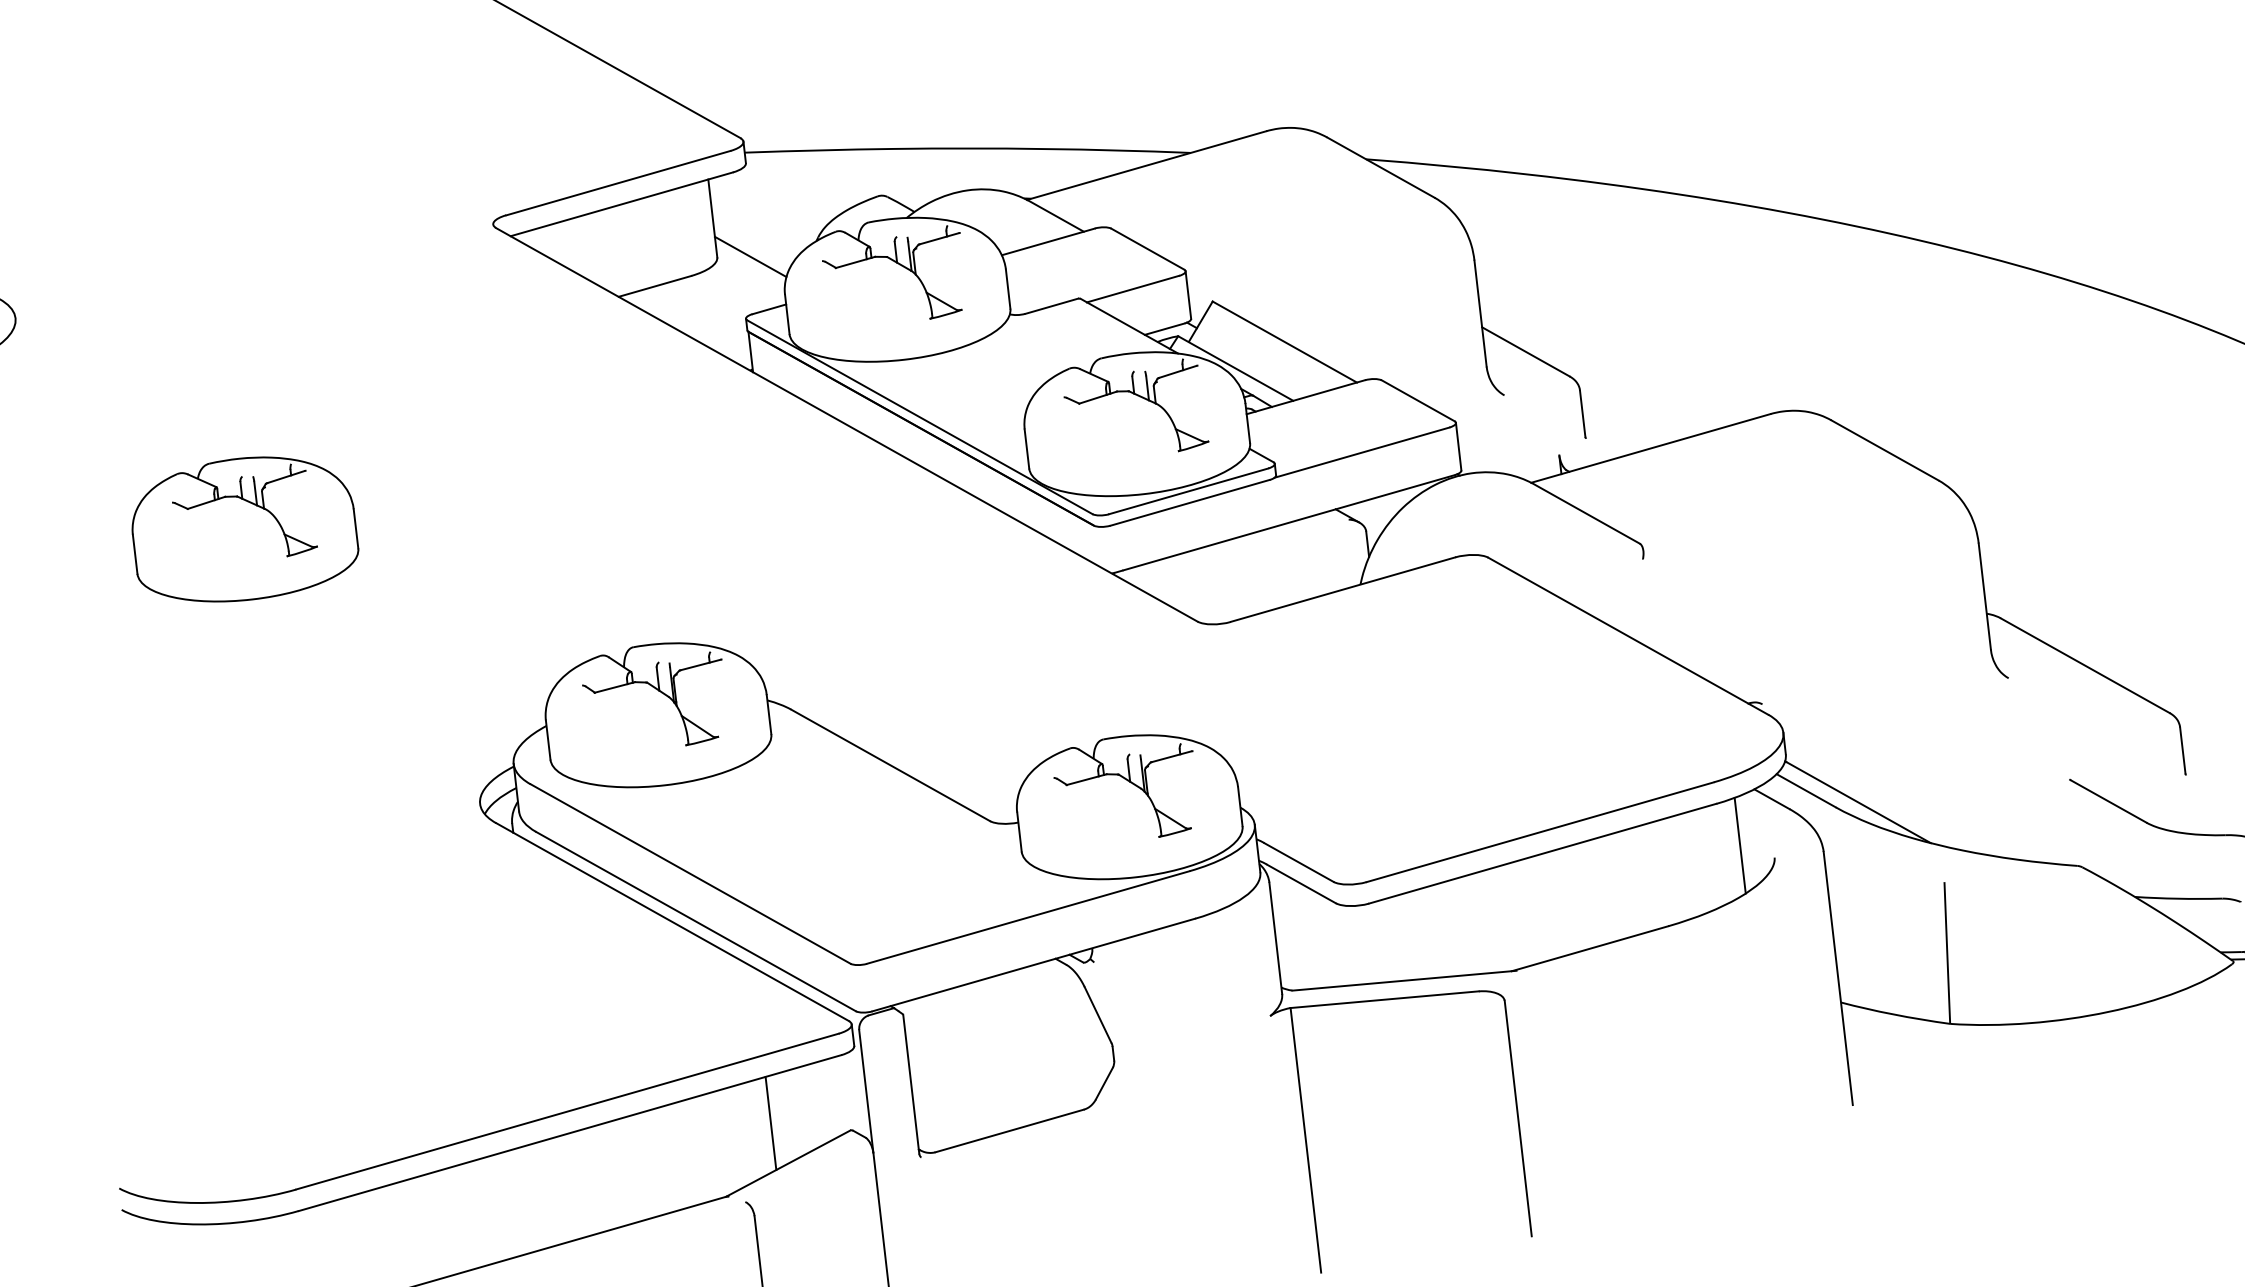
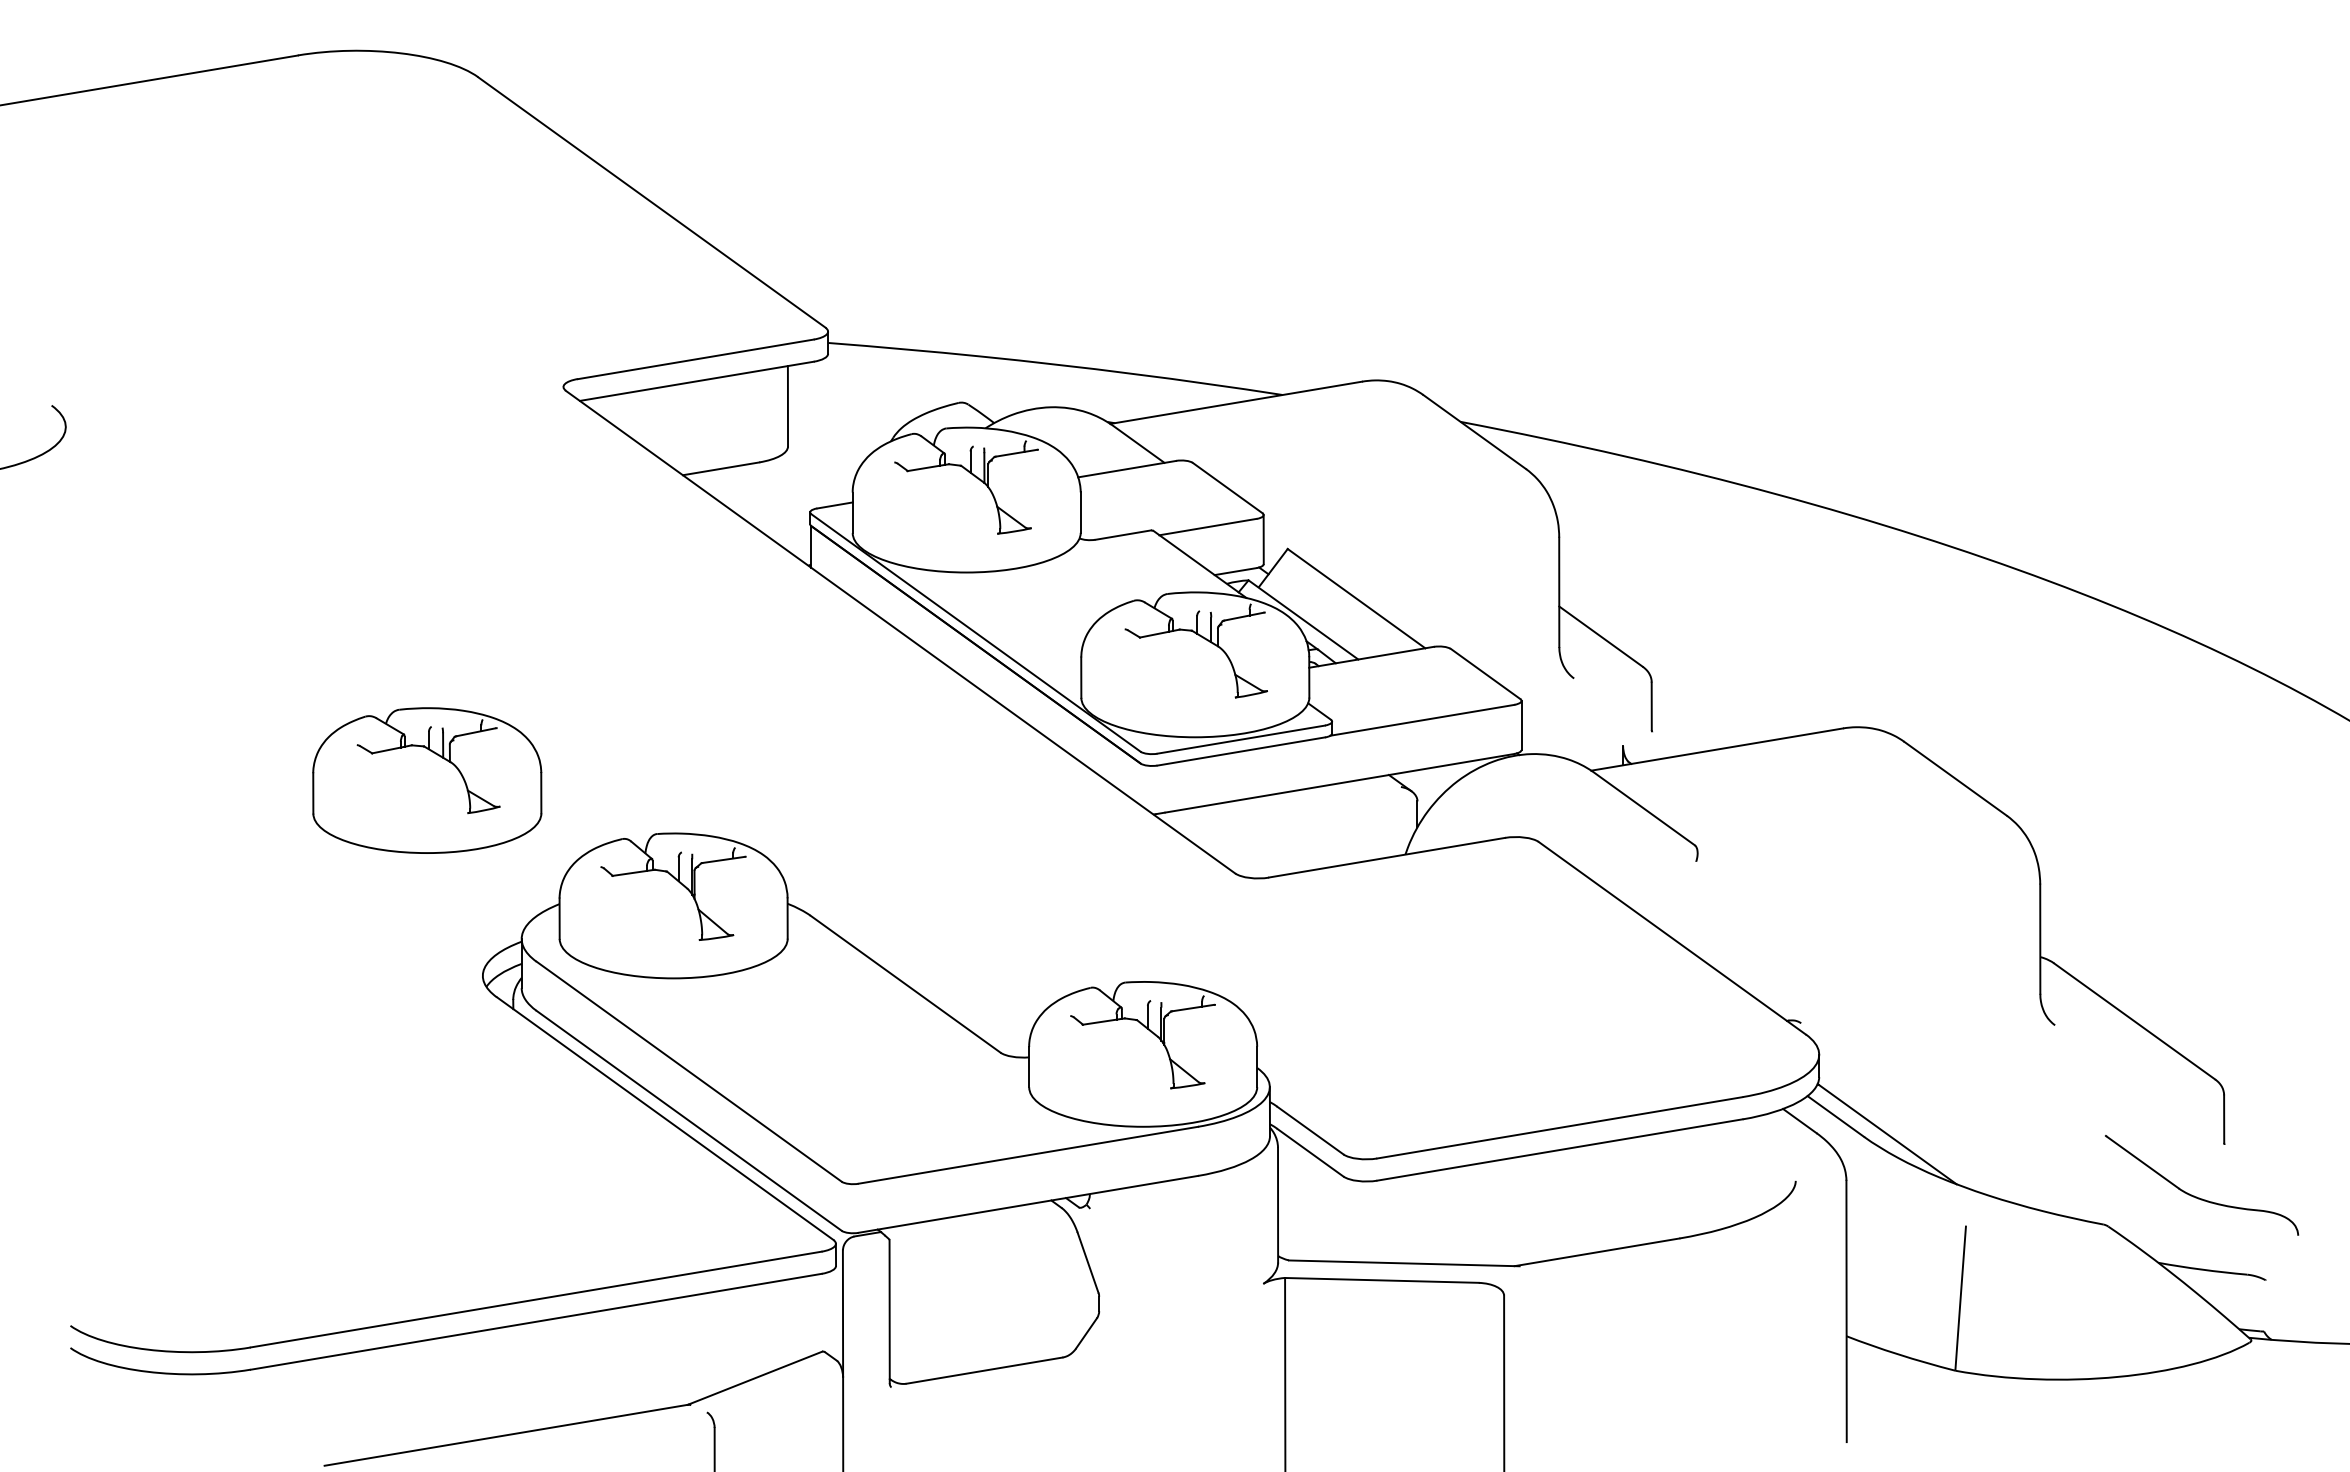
line: (751, 256) -> (822, 449), removed
part: (244, 529) -> (427, 780), moved
line: (1739, 845) -> (1761, 1164), removed
line: (771, 1123) -> (742, 1335), removed

